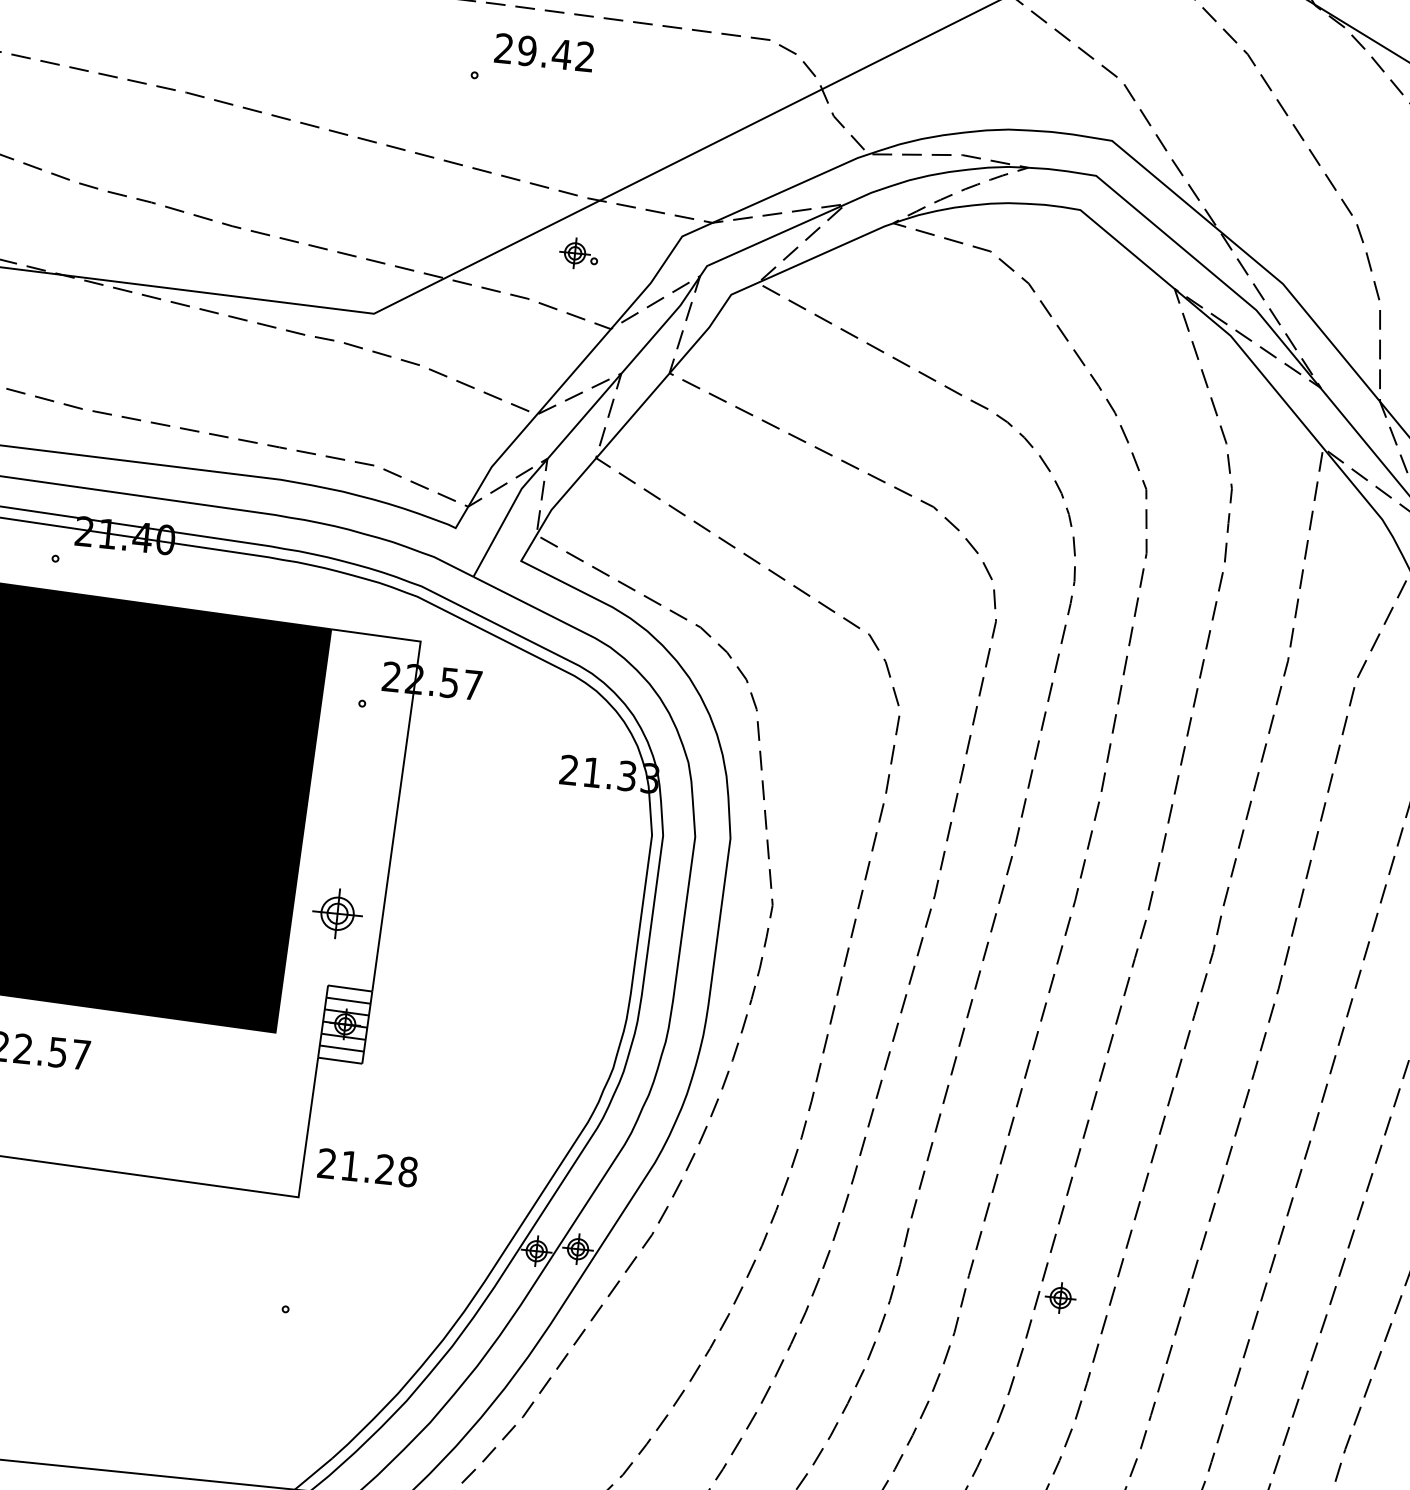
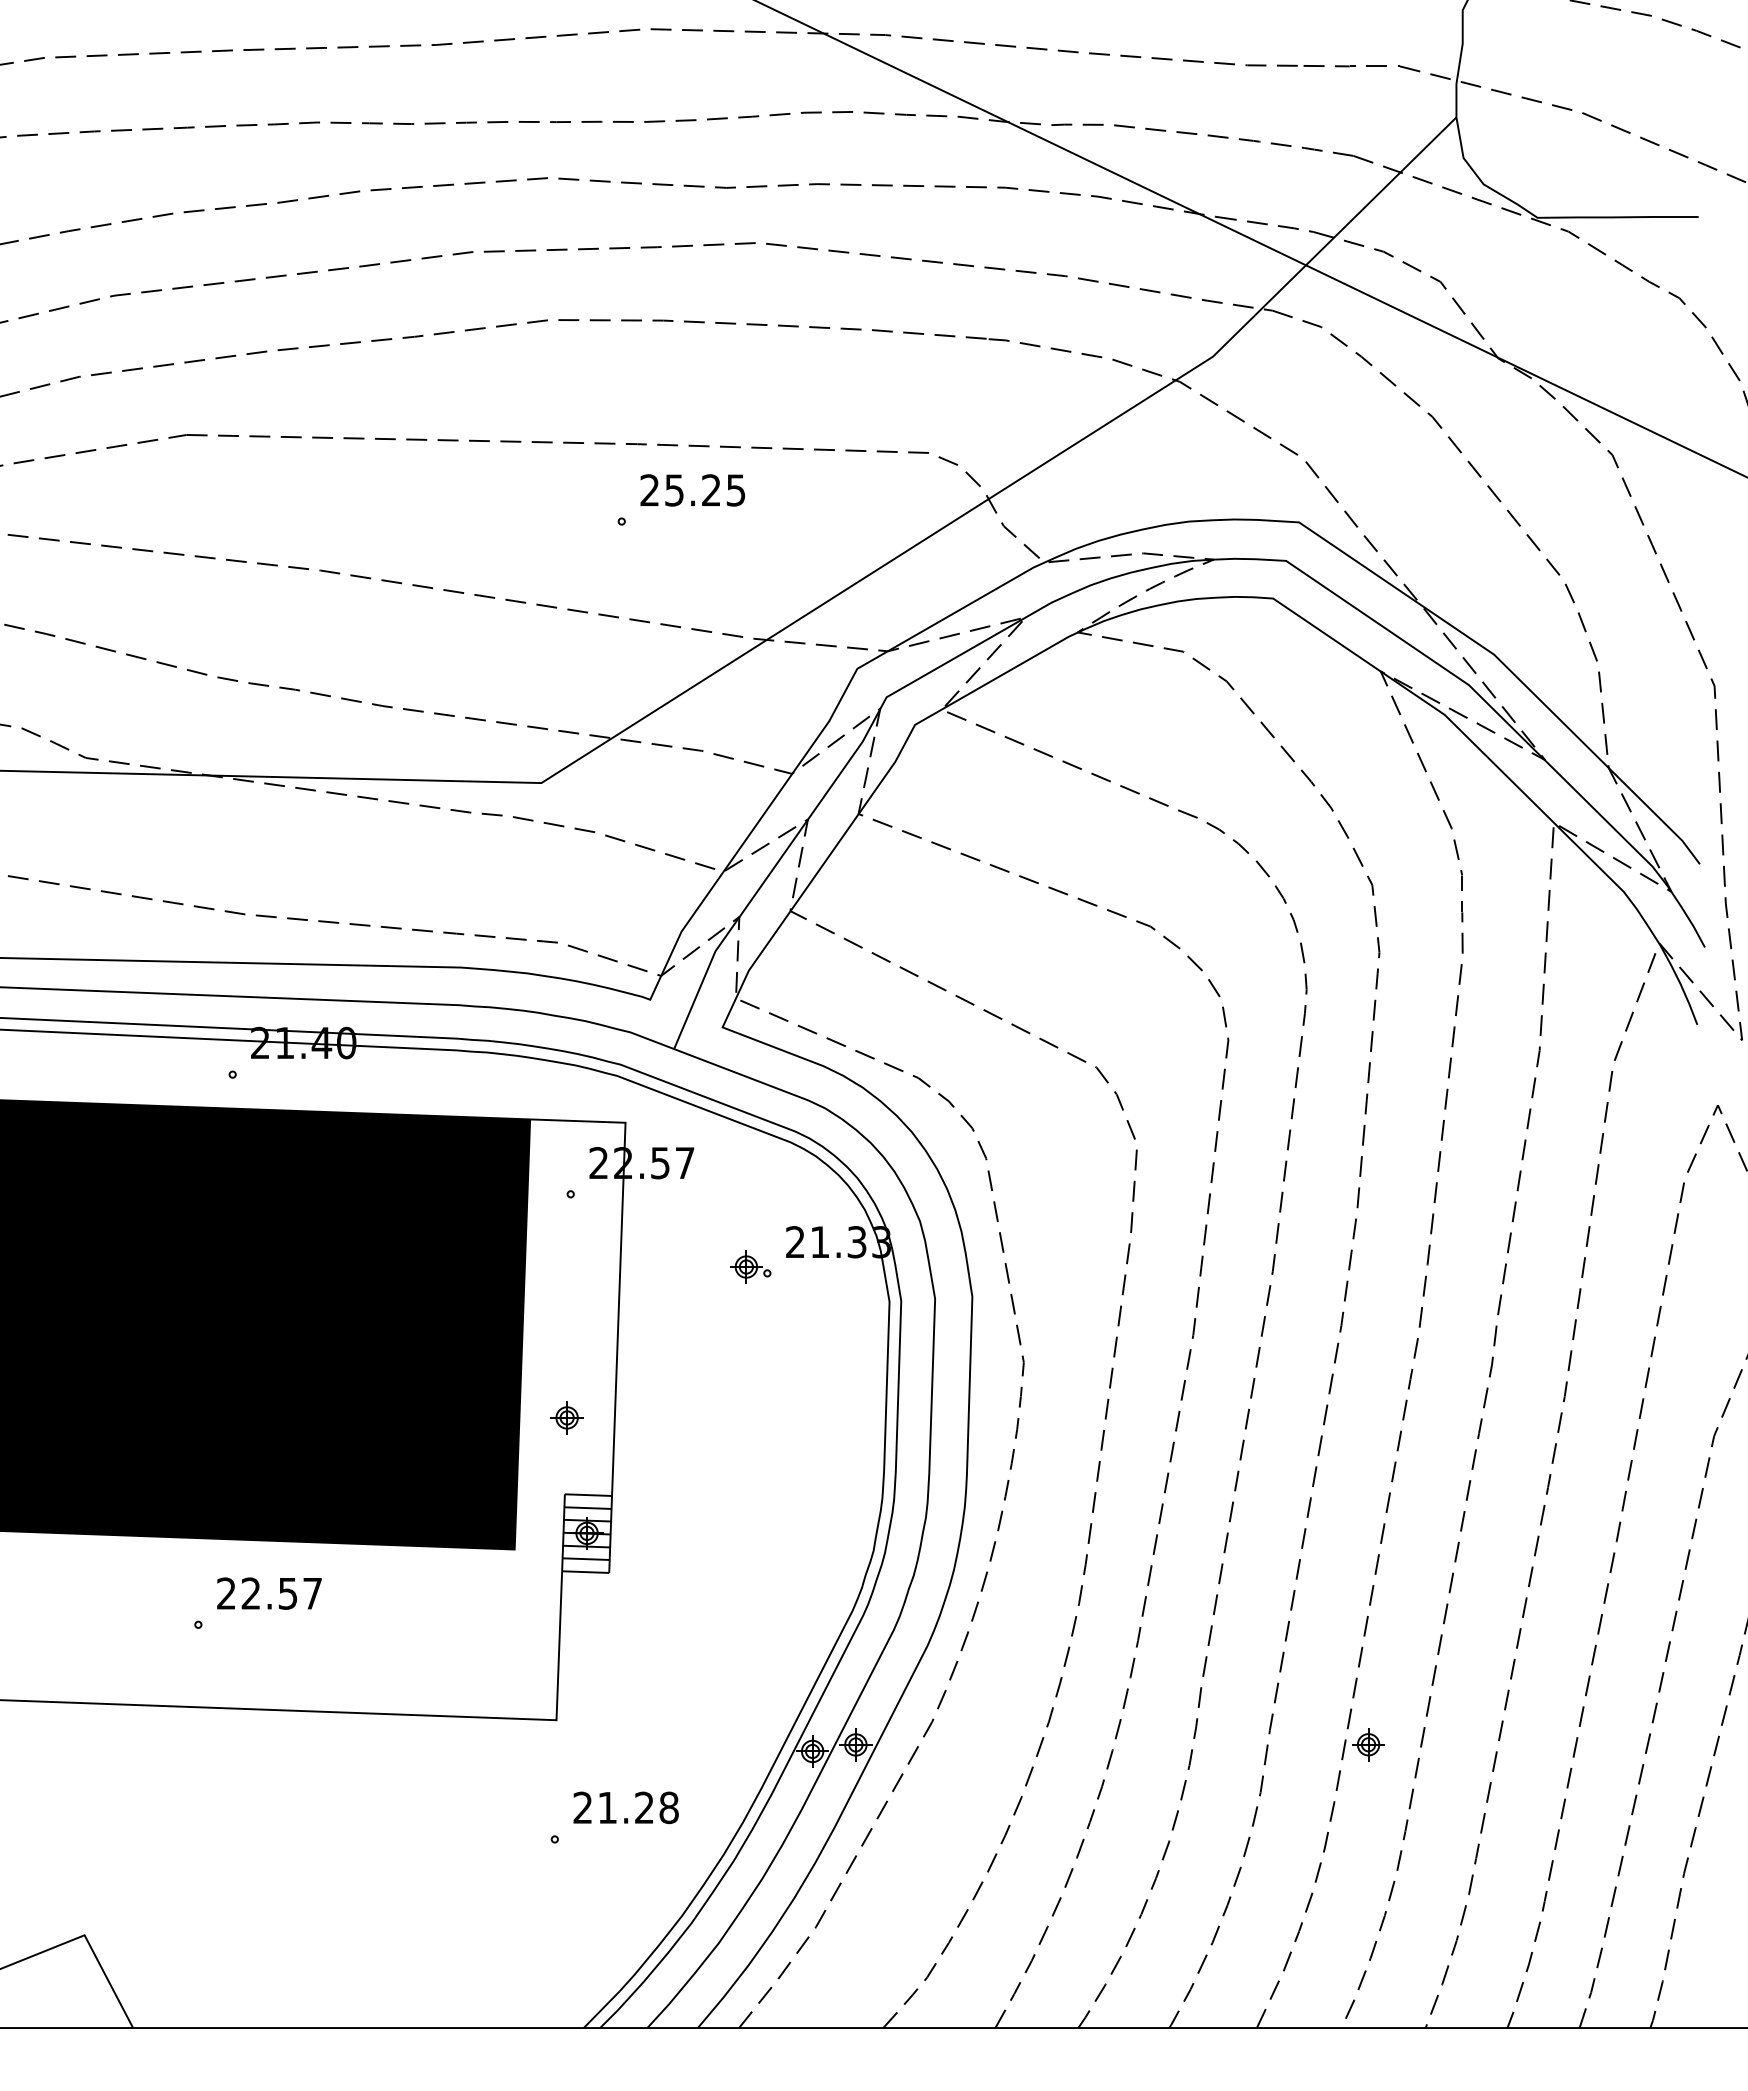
text: (555, 53) -> (704, 490), 29.42 -> 25.25
part: (578, 253) -> (750, 1266), moved
part: (336, 913) -> (566, 1417), size x0.62
text: (367, 1167) -> (625, 1807), moved

